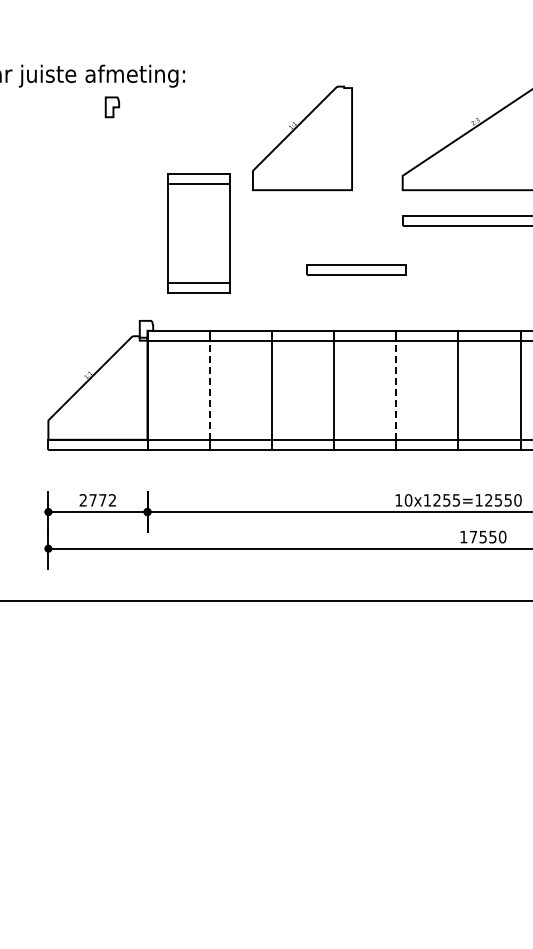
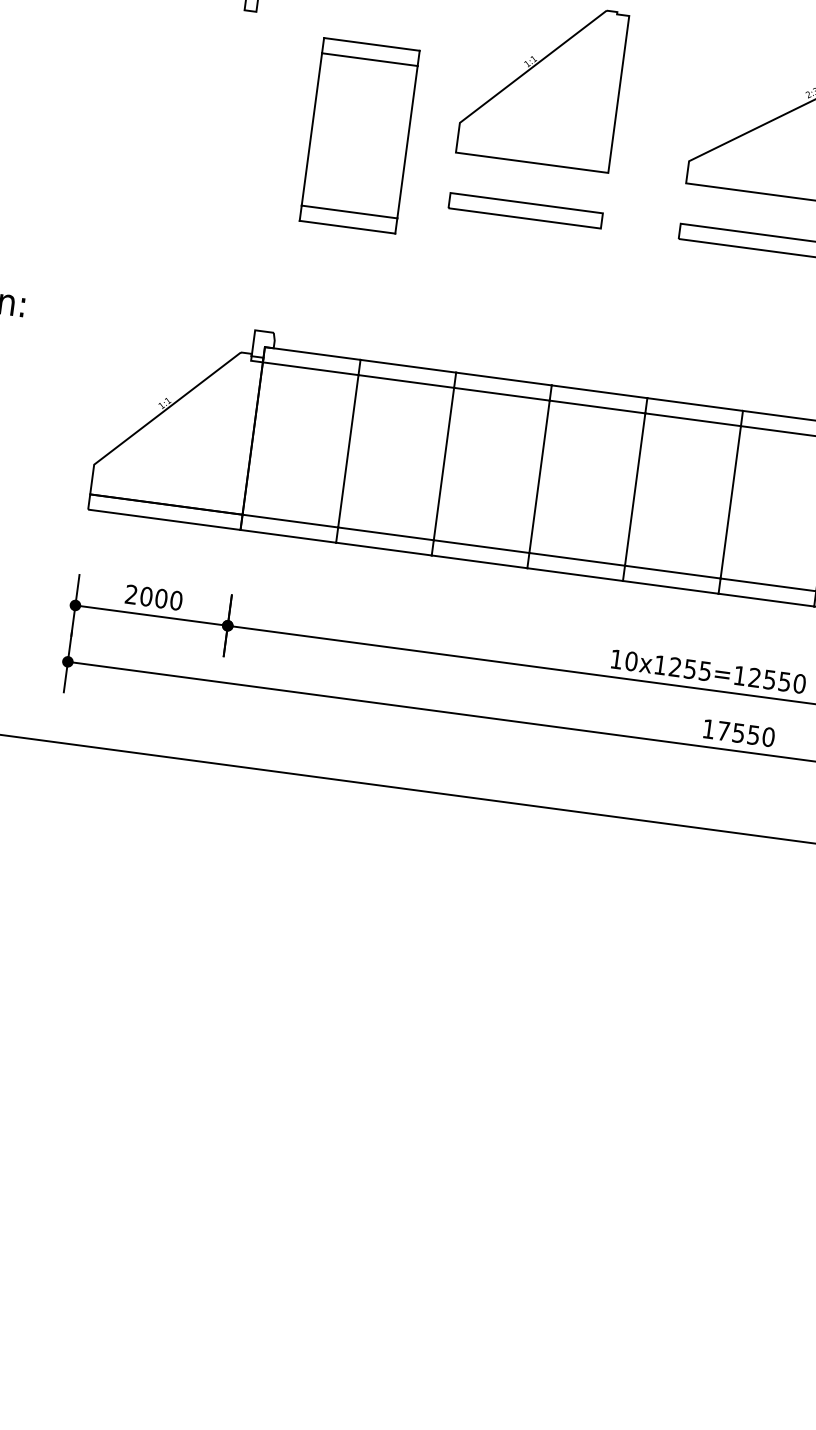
part: (198, 233) -> (358, 135), moved
part: (356, 269) -> (525, 209), moved
line: (209, 390) -> (348, 451), dashed -> solid
line: (396, 390) -> (635, 490), dashed -> solid
text: (102, 500) -> (160, 598), 2772 -> 2000

